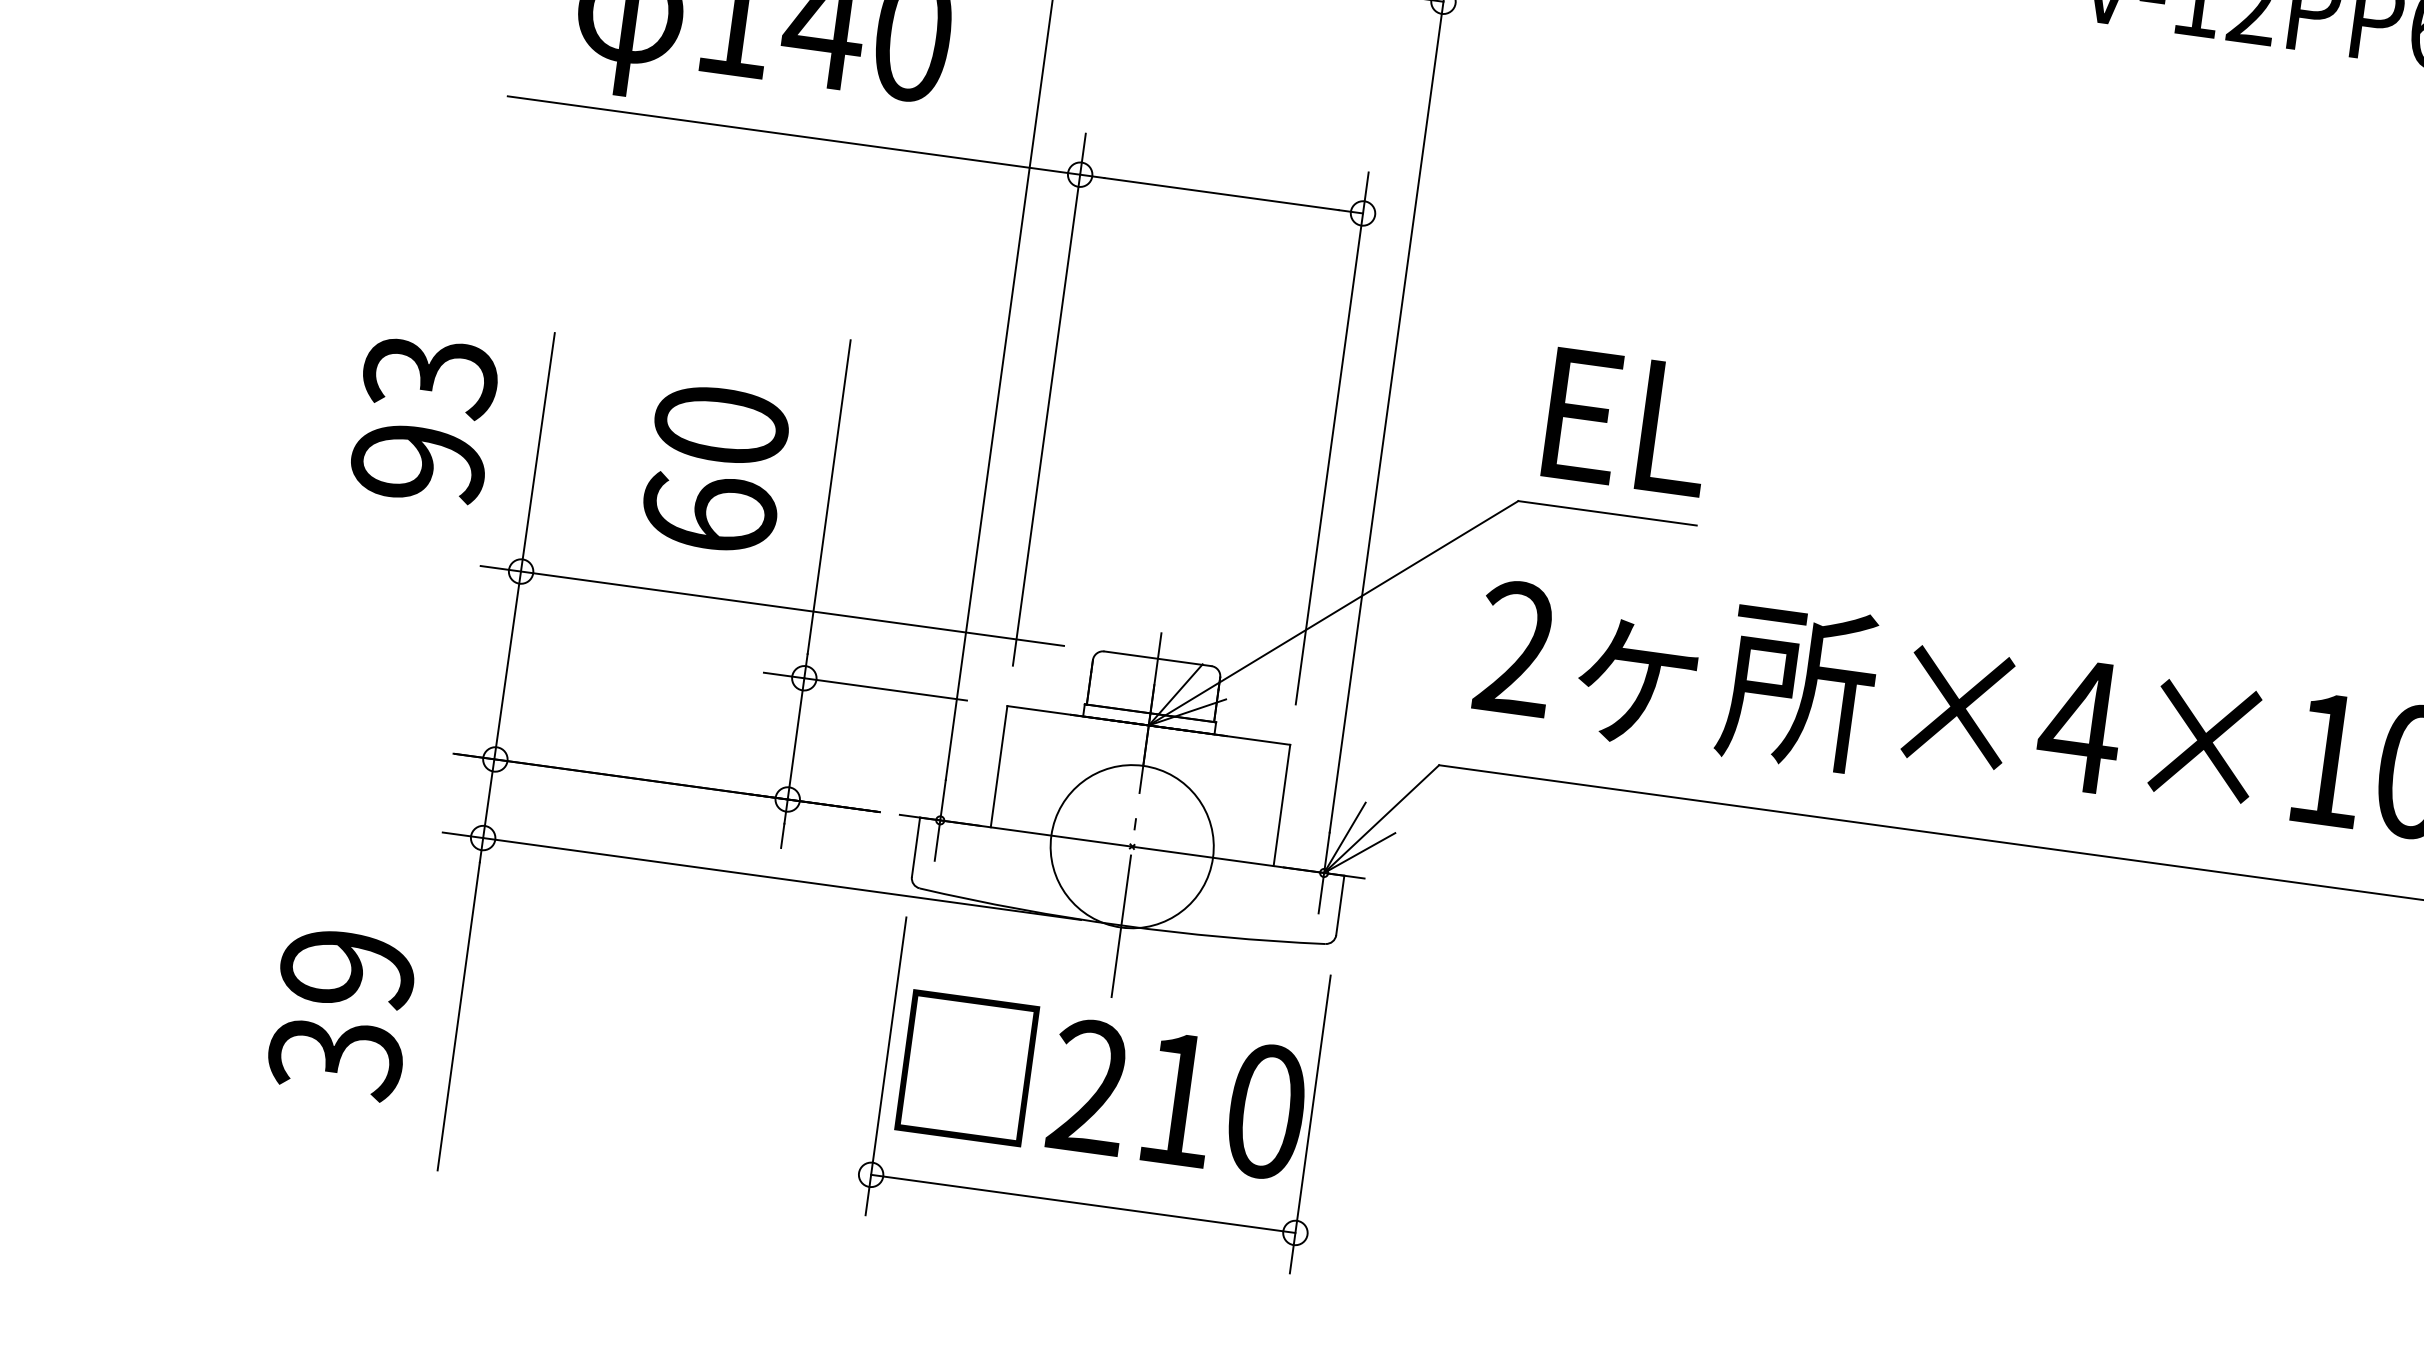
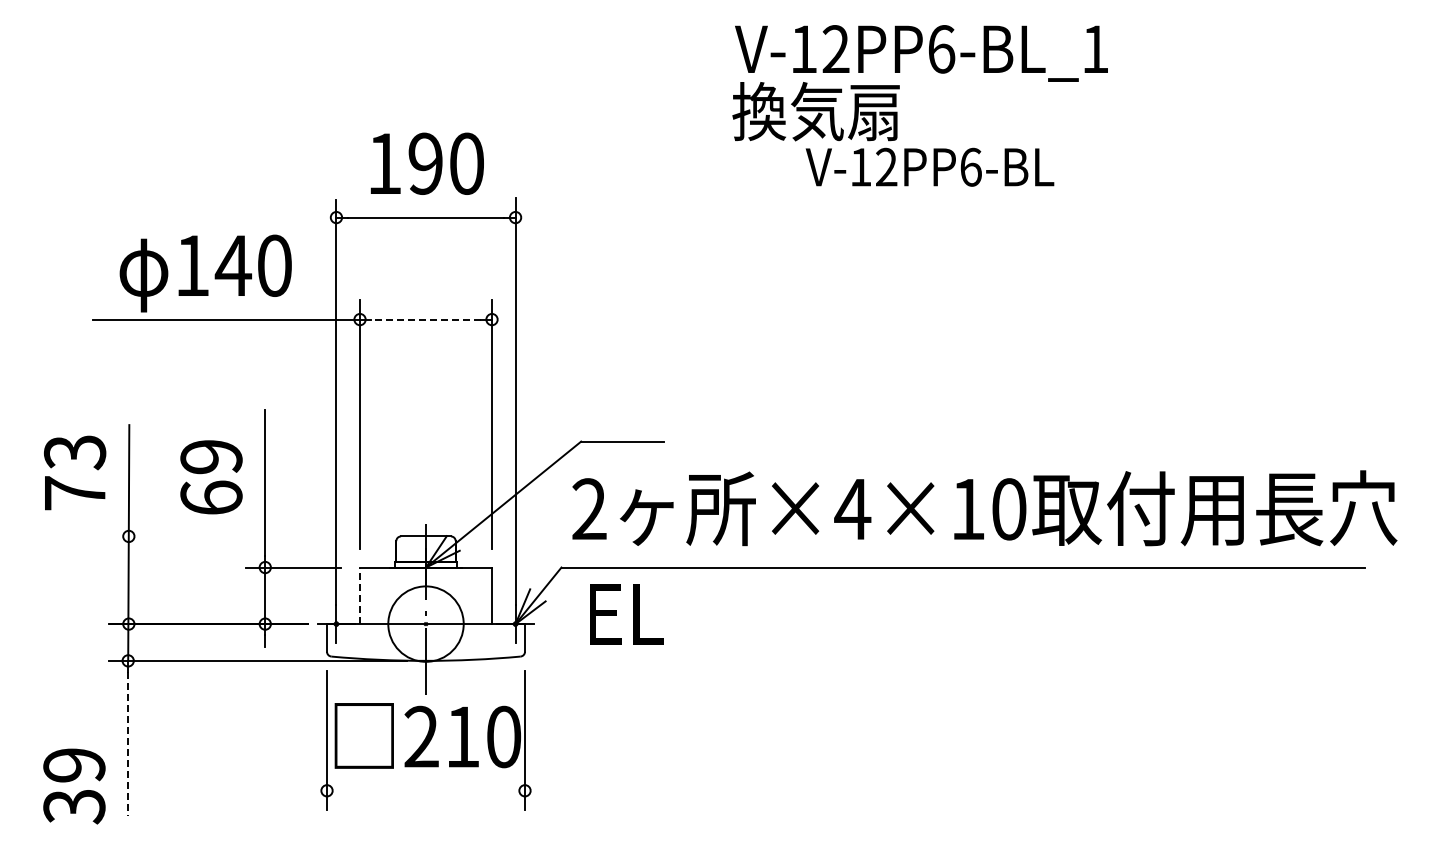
line: (1222, 194) -> (426, 319), solid -> dashed
text: (1628, 422) -> (626, 614), moved
text: (721, 426) -> (211, 457), 60 -> 69
text: (419, 463) -> (75, 493), 93 -> 73
line: (773, 606) -> (246, 536), removed
line: (1000, 766) -> (360, 595), solid -> dashed
text: (341, 1014) -> (74, 786), moved
line: (459, 1017) -> (128, 744), solid -> dashed
line: (1084, 1203) -> (426, 790), removed

